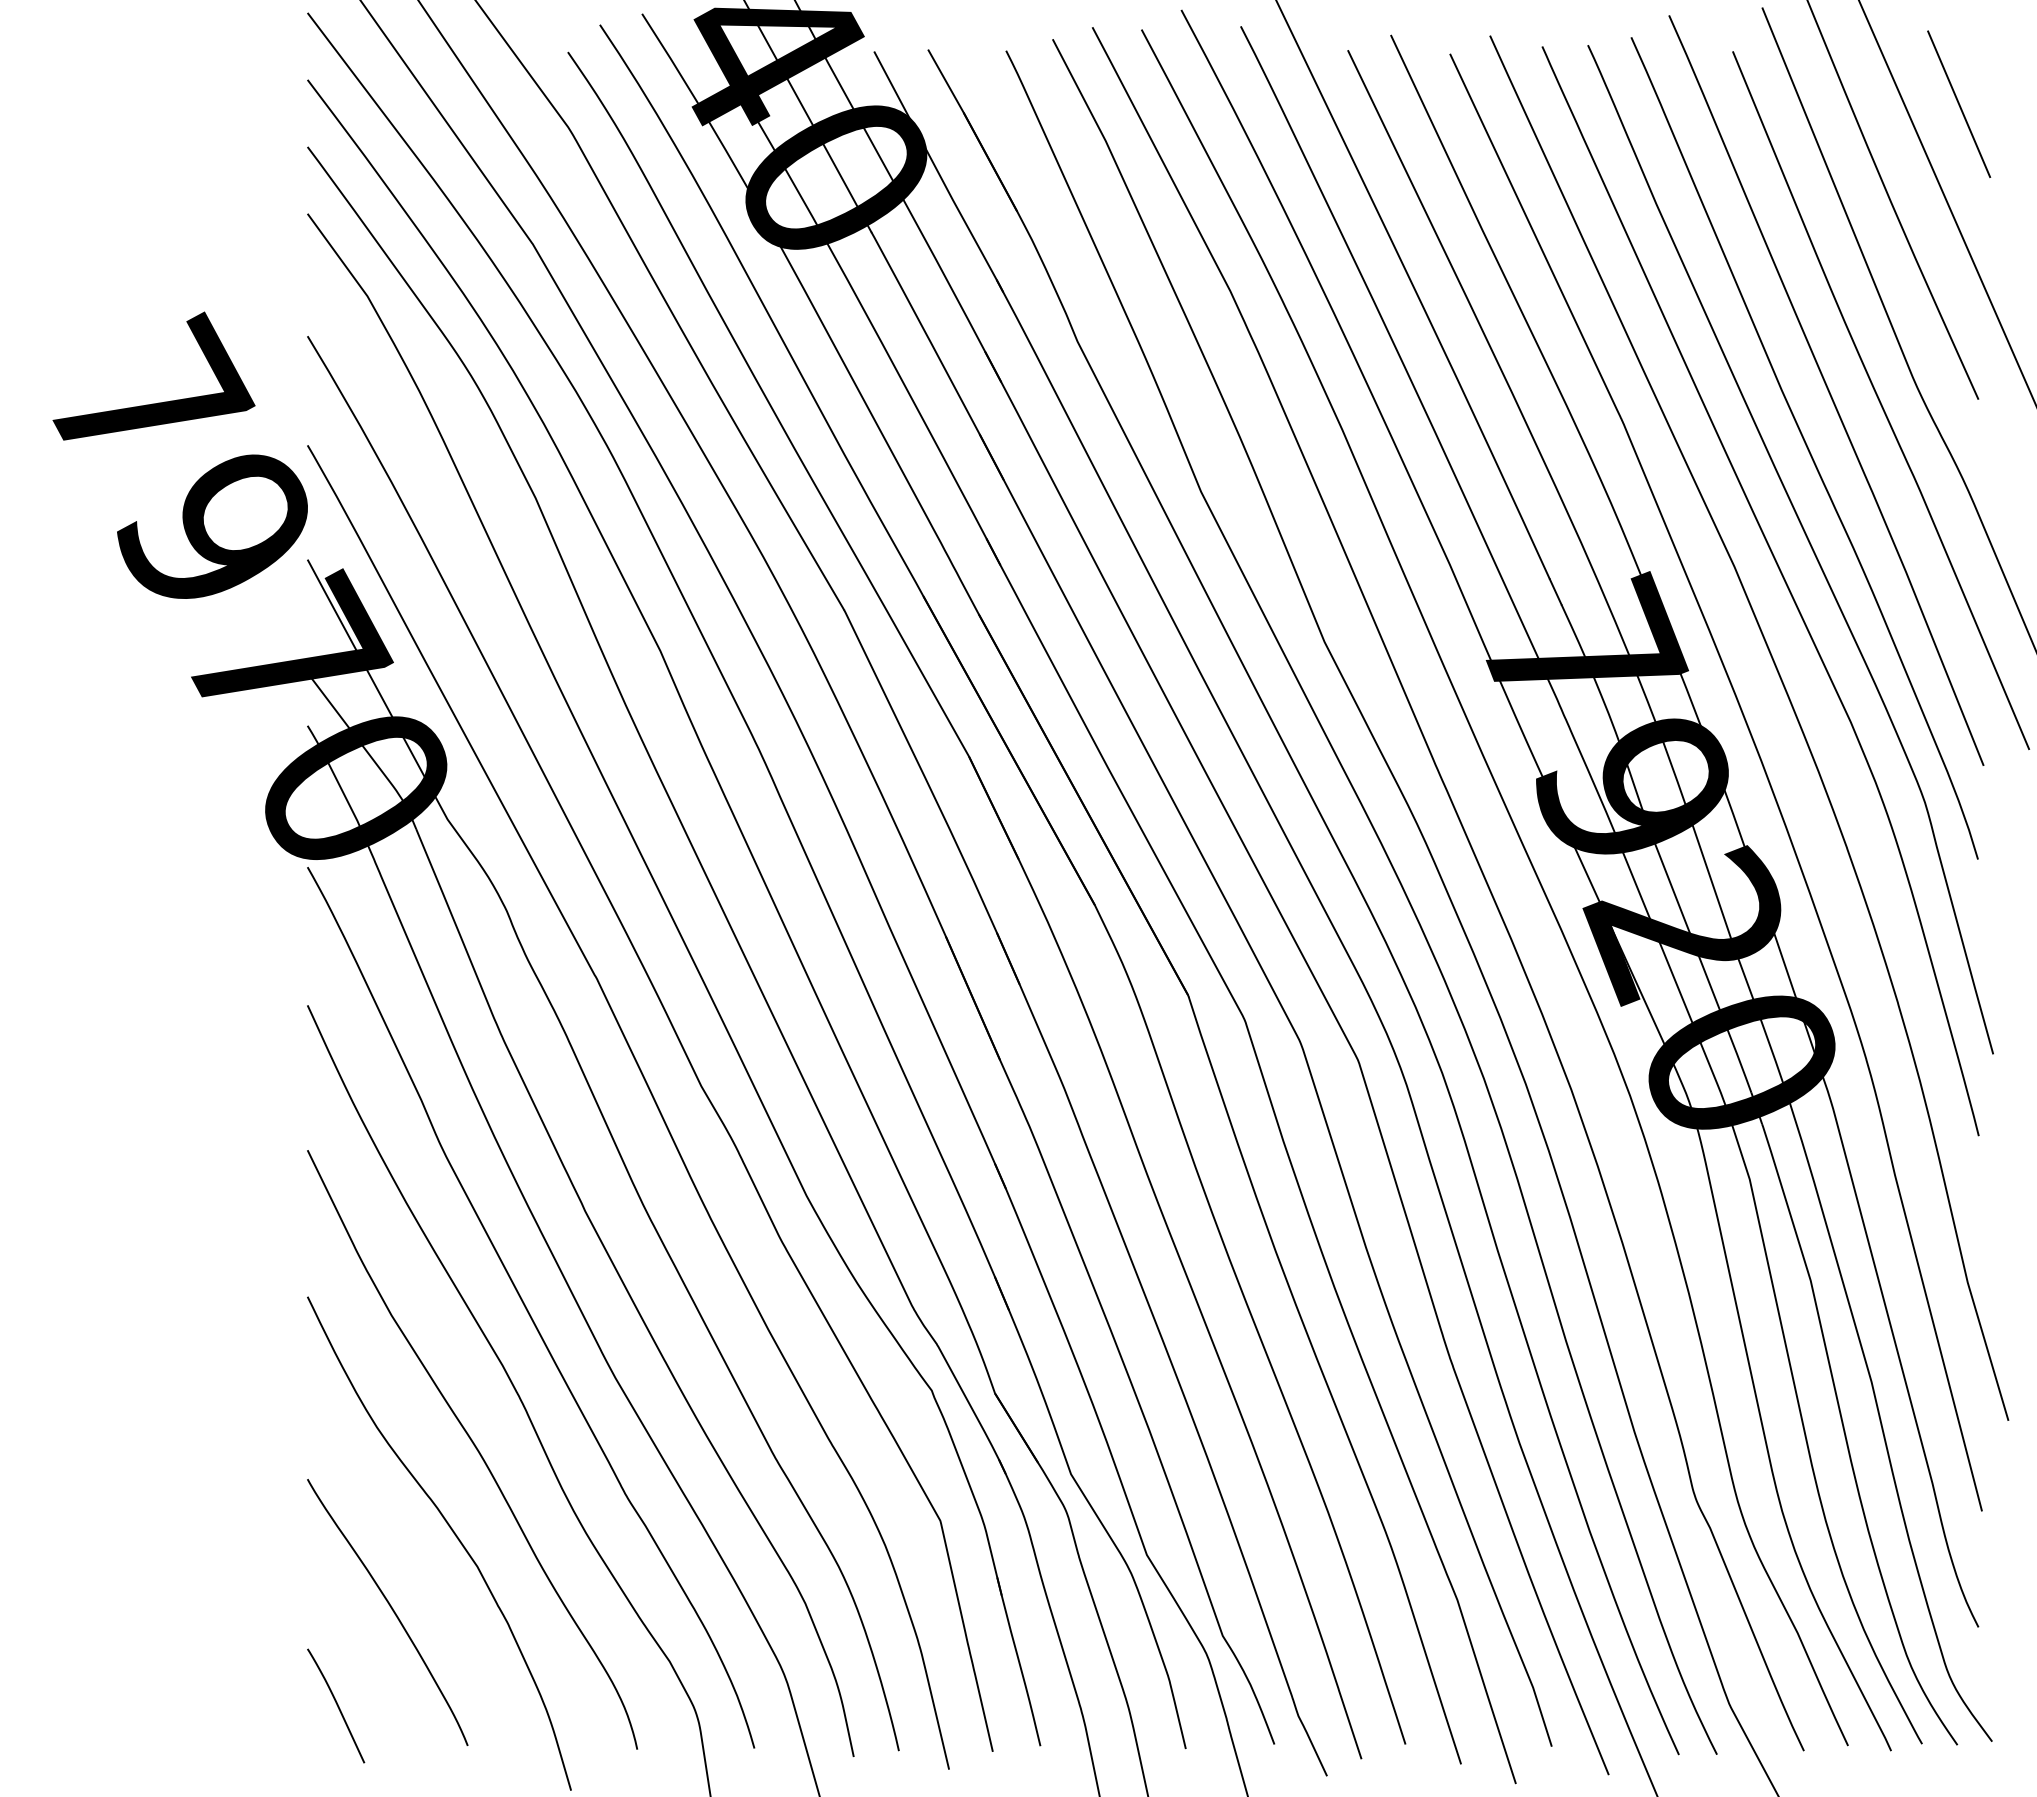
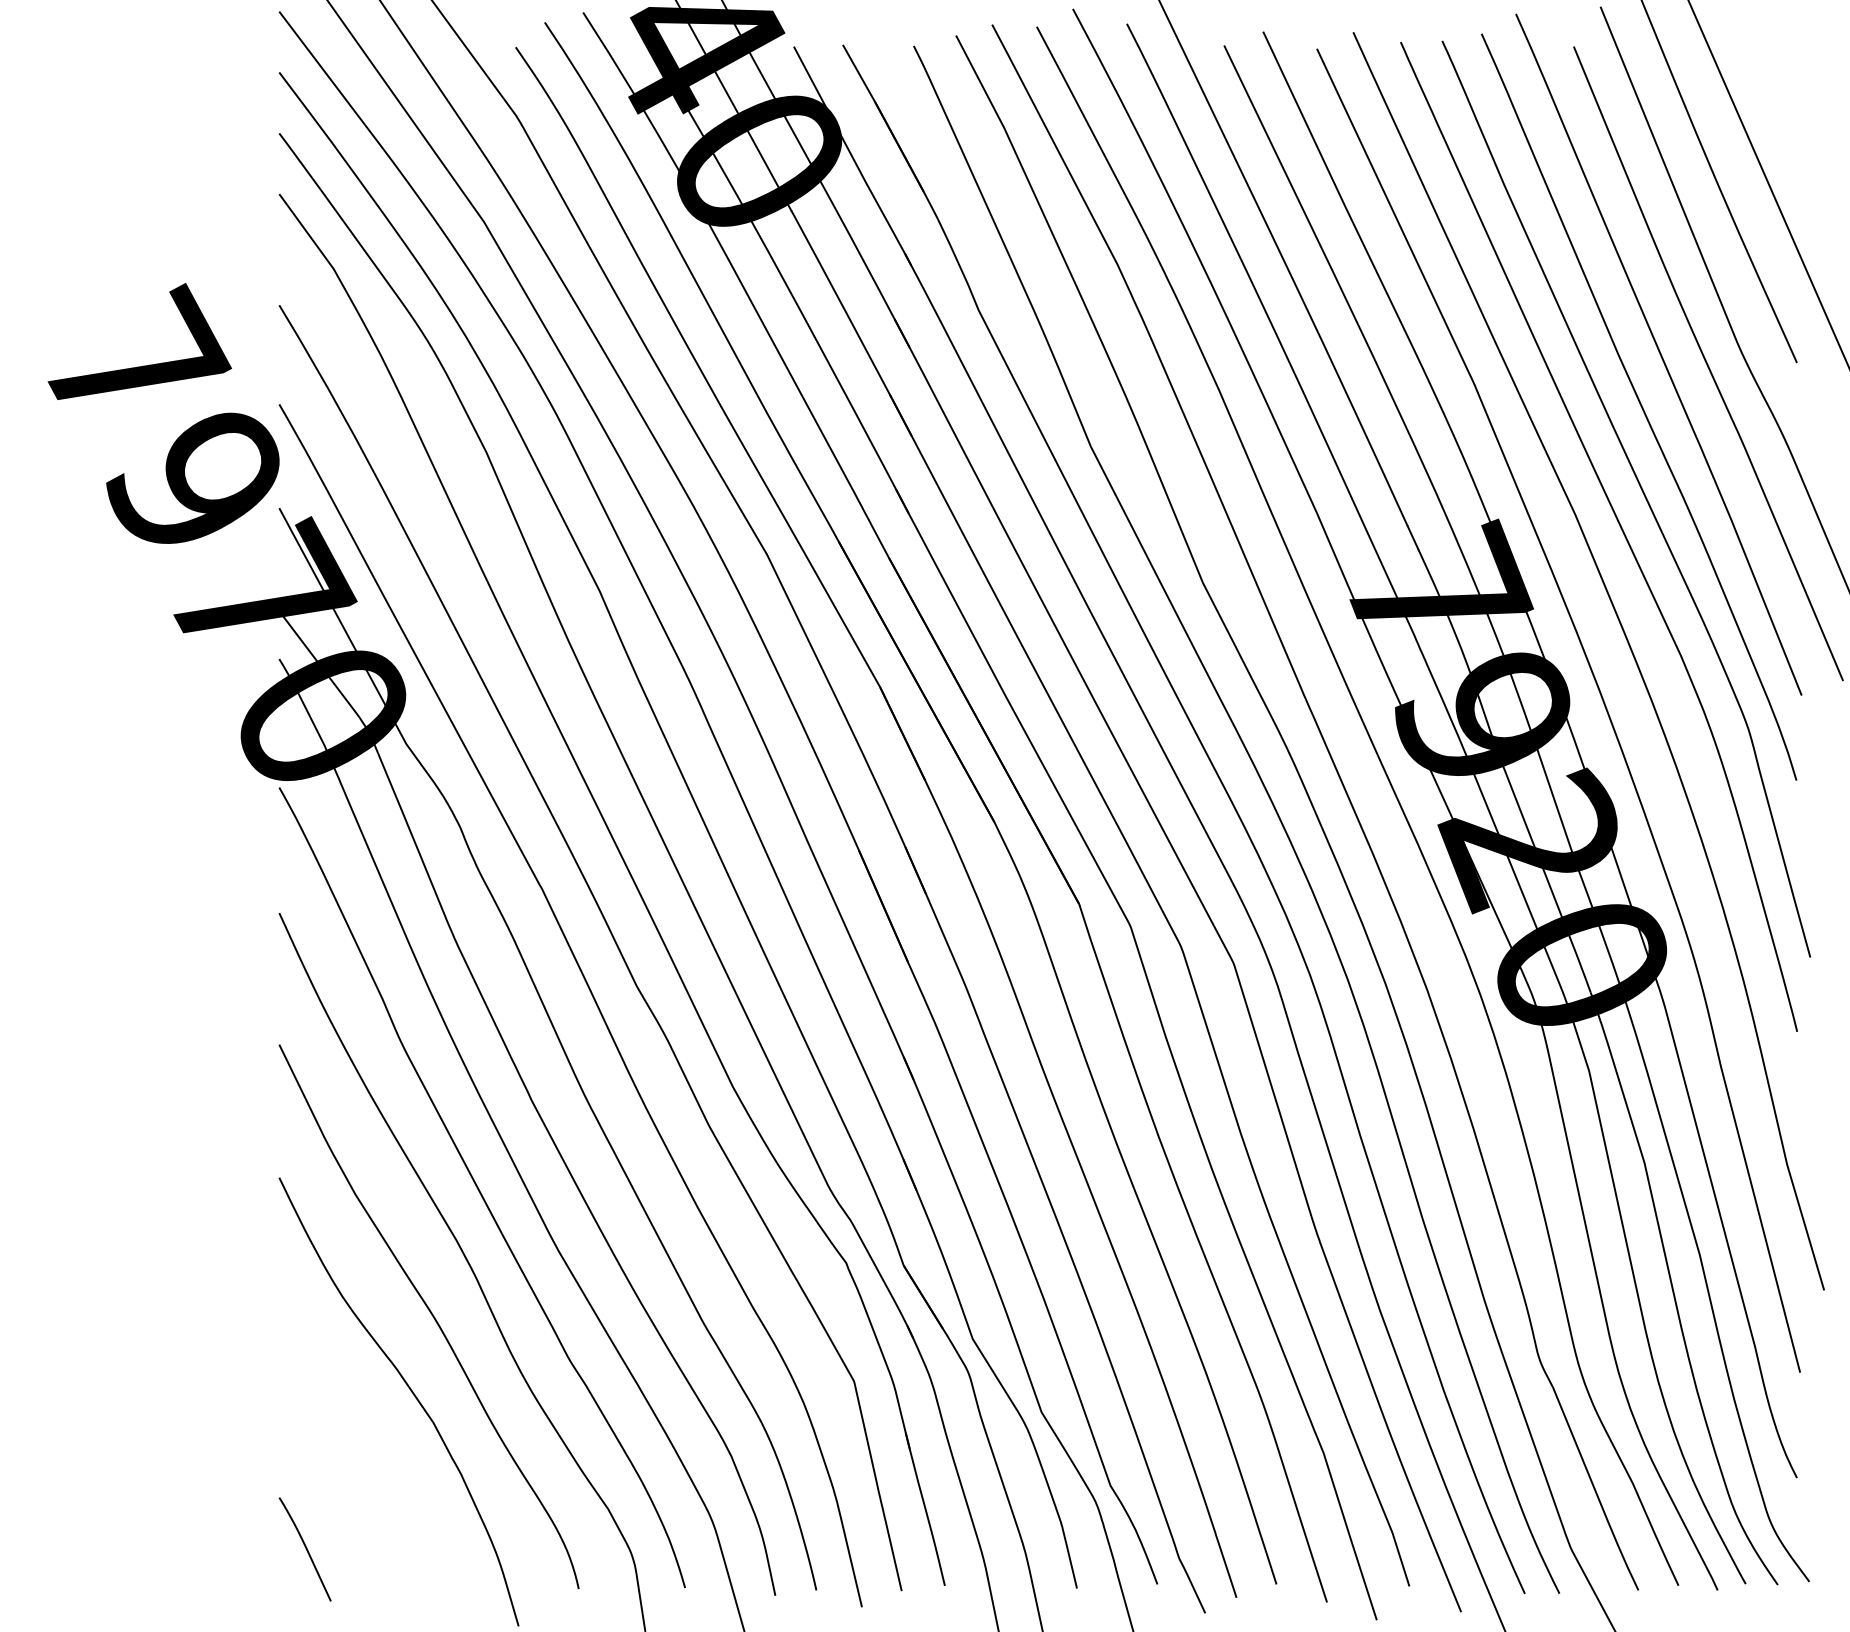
line: (1959, 103) -> (1779, 93), removed
curve: (391, 1609) -> (355, 1461), removed

